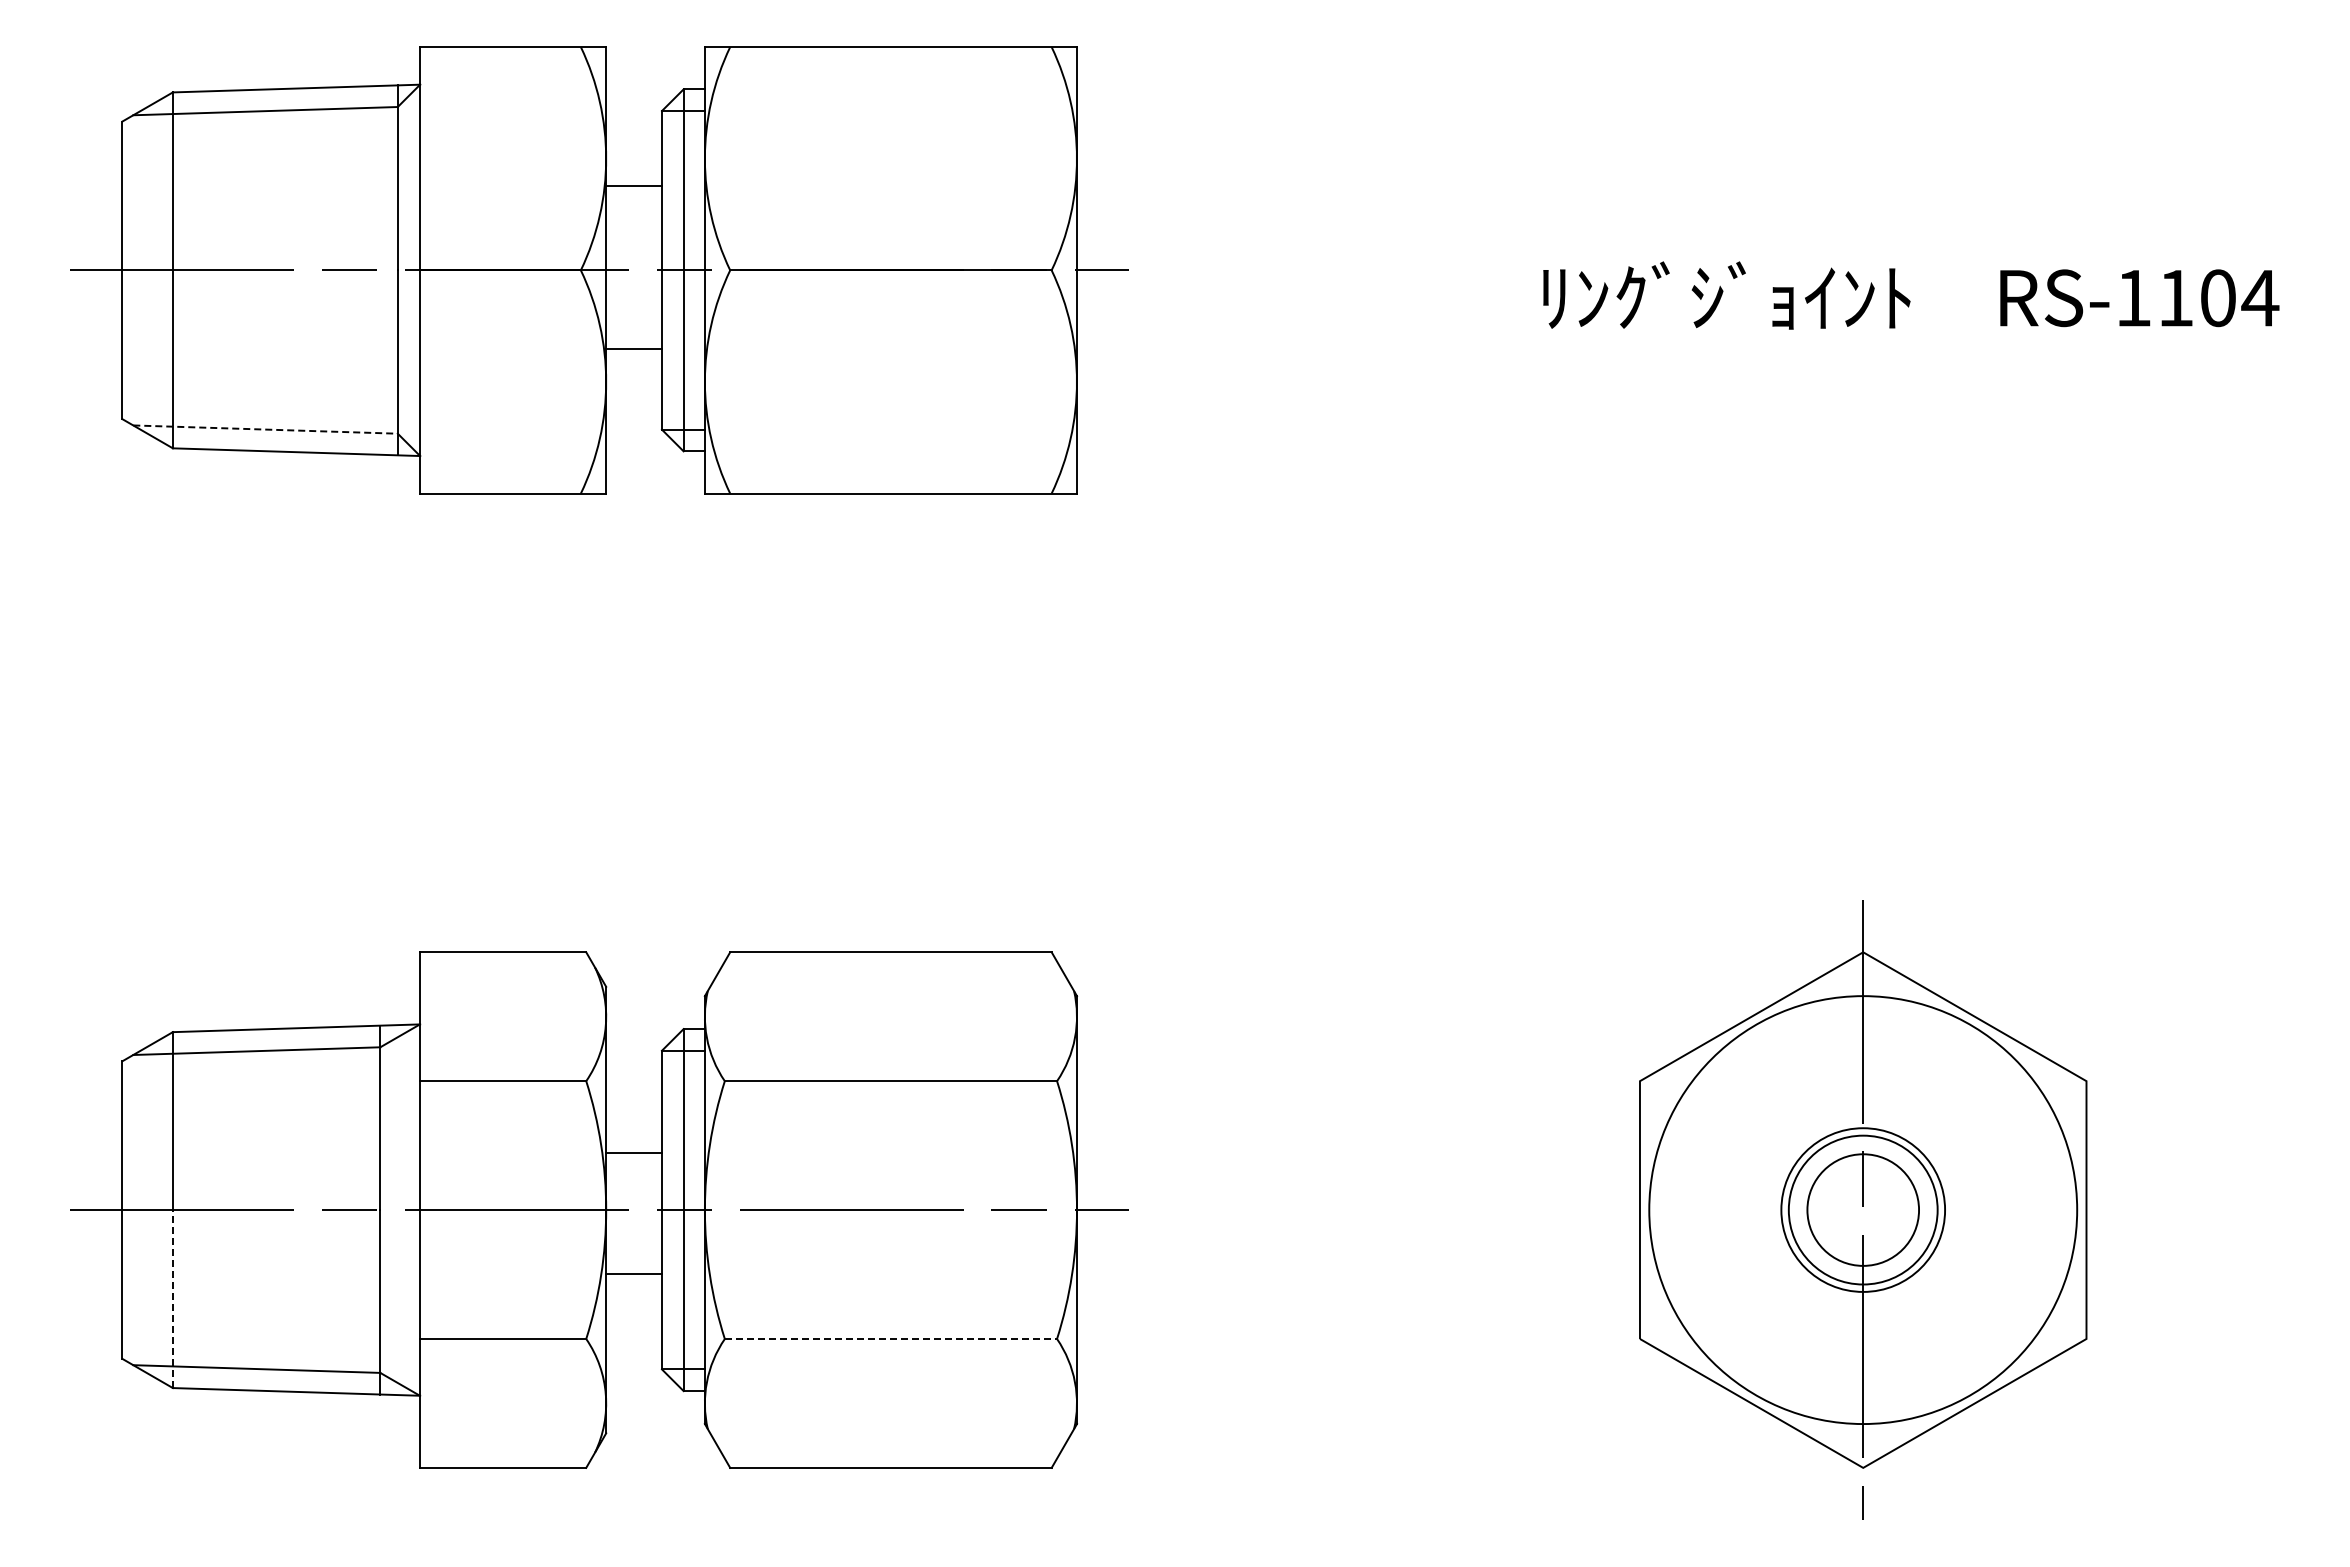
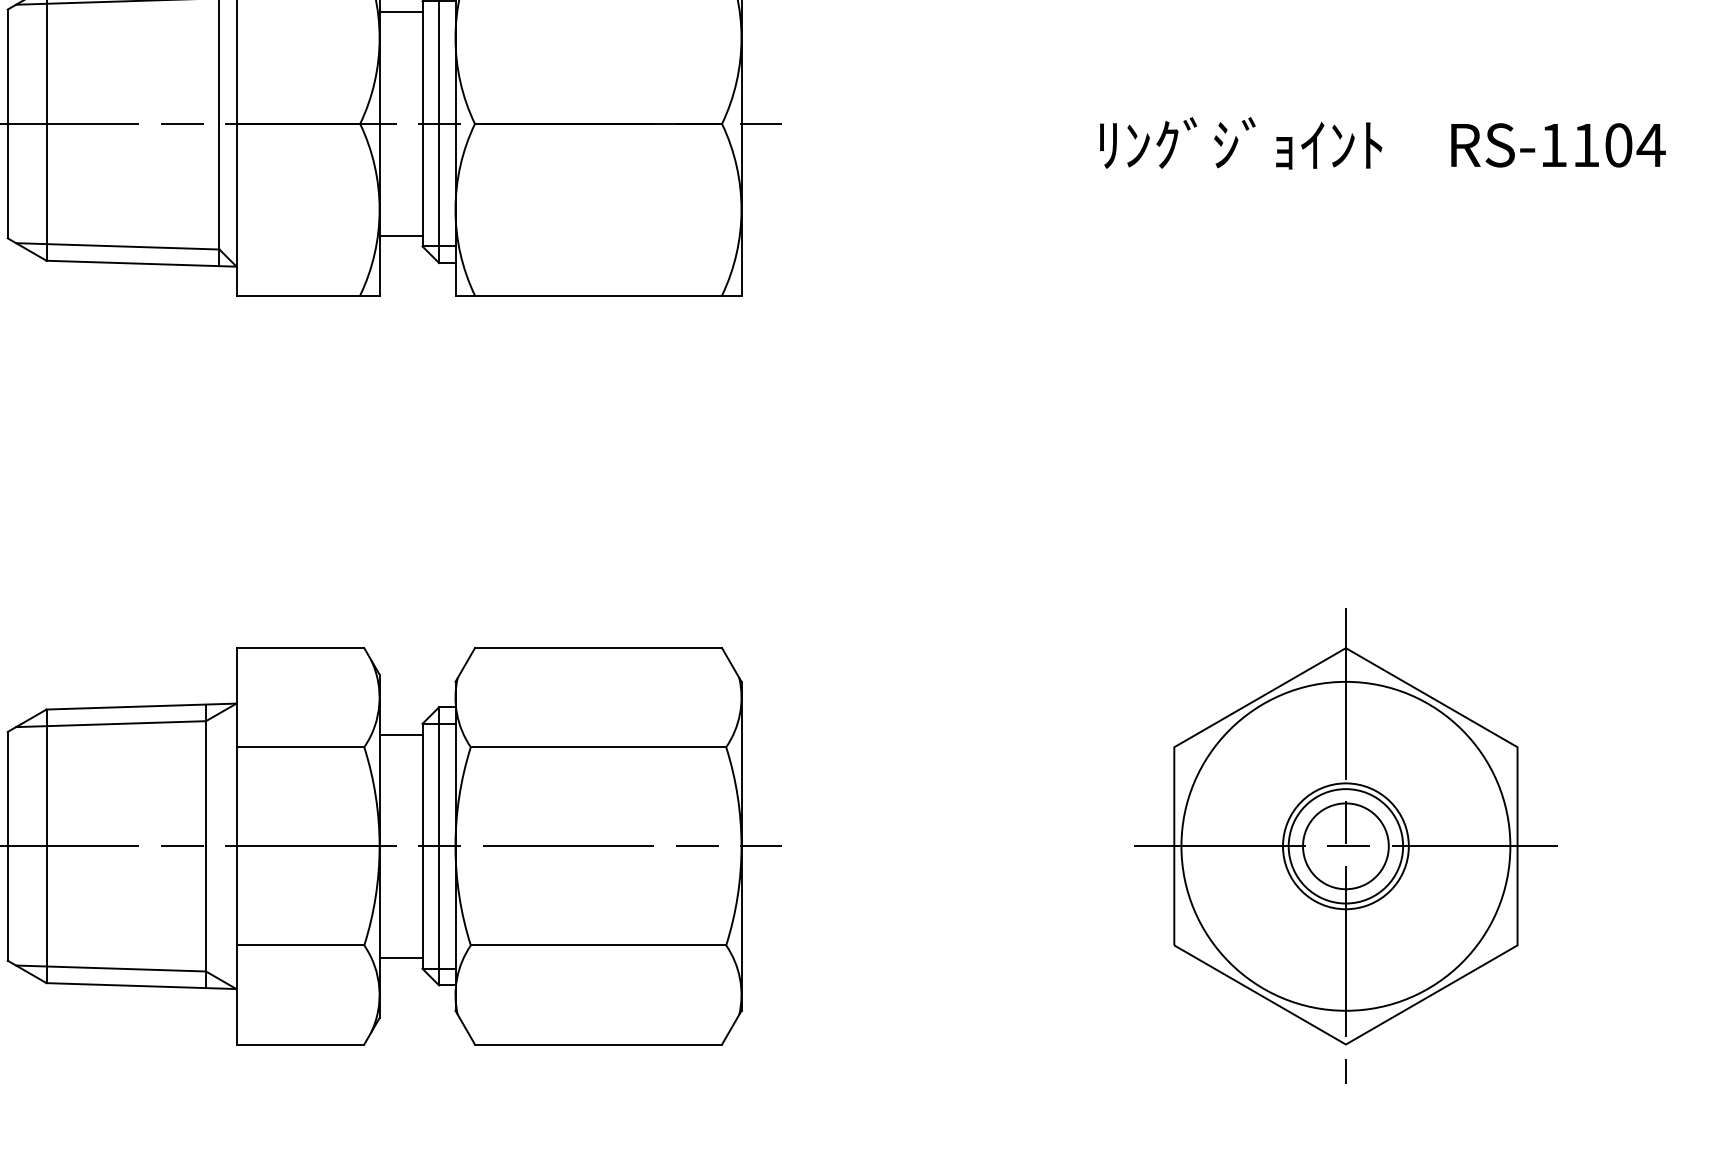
line: (634, 186) -> (401, 12), moved
line: (634, 349) -> (401, 235), moved
line: (266, 429) -> (118, 246), dashed -> solid
line: (634, 1152) -> (401, 734), moved
line: (1863, 1210) -> (1346, 846), added
line: (634, 1274) -> (401, 958), moved
line: (172, 1299) -> (46, 915), dashed -> solid
line: (891, 1338) -> (598, 945), dashed -> solid

